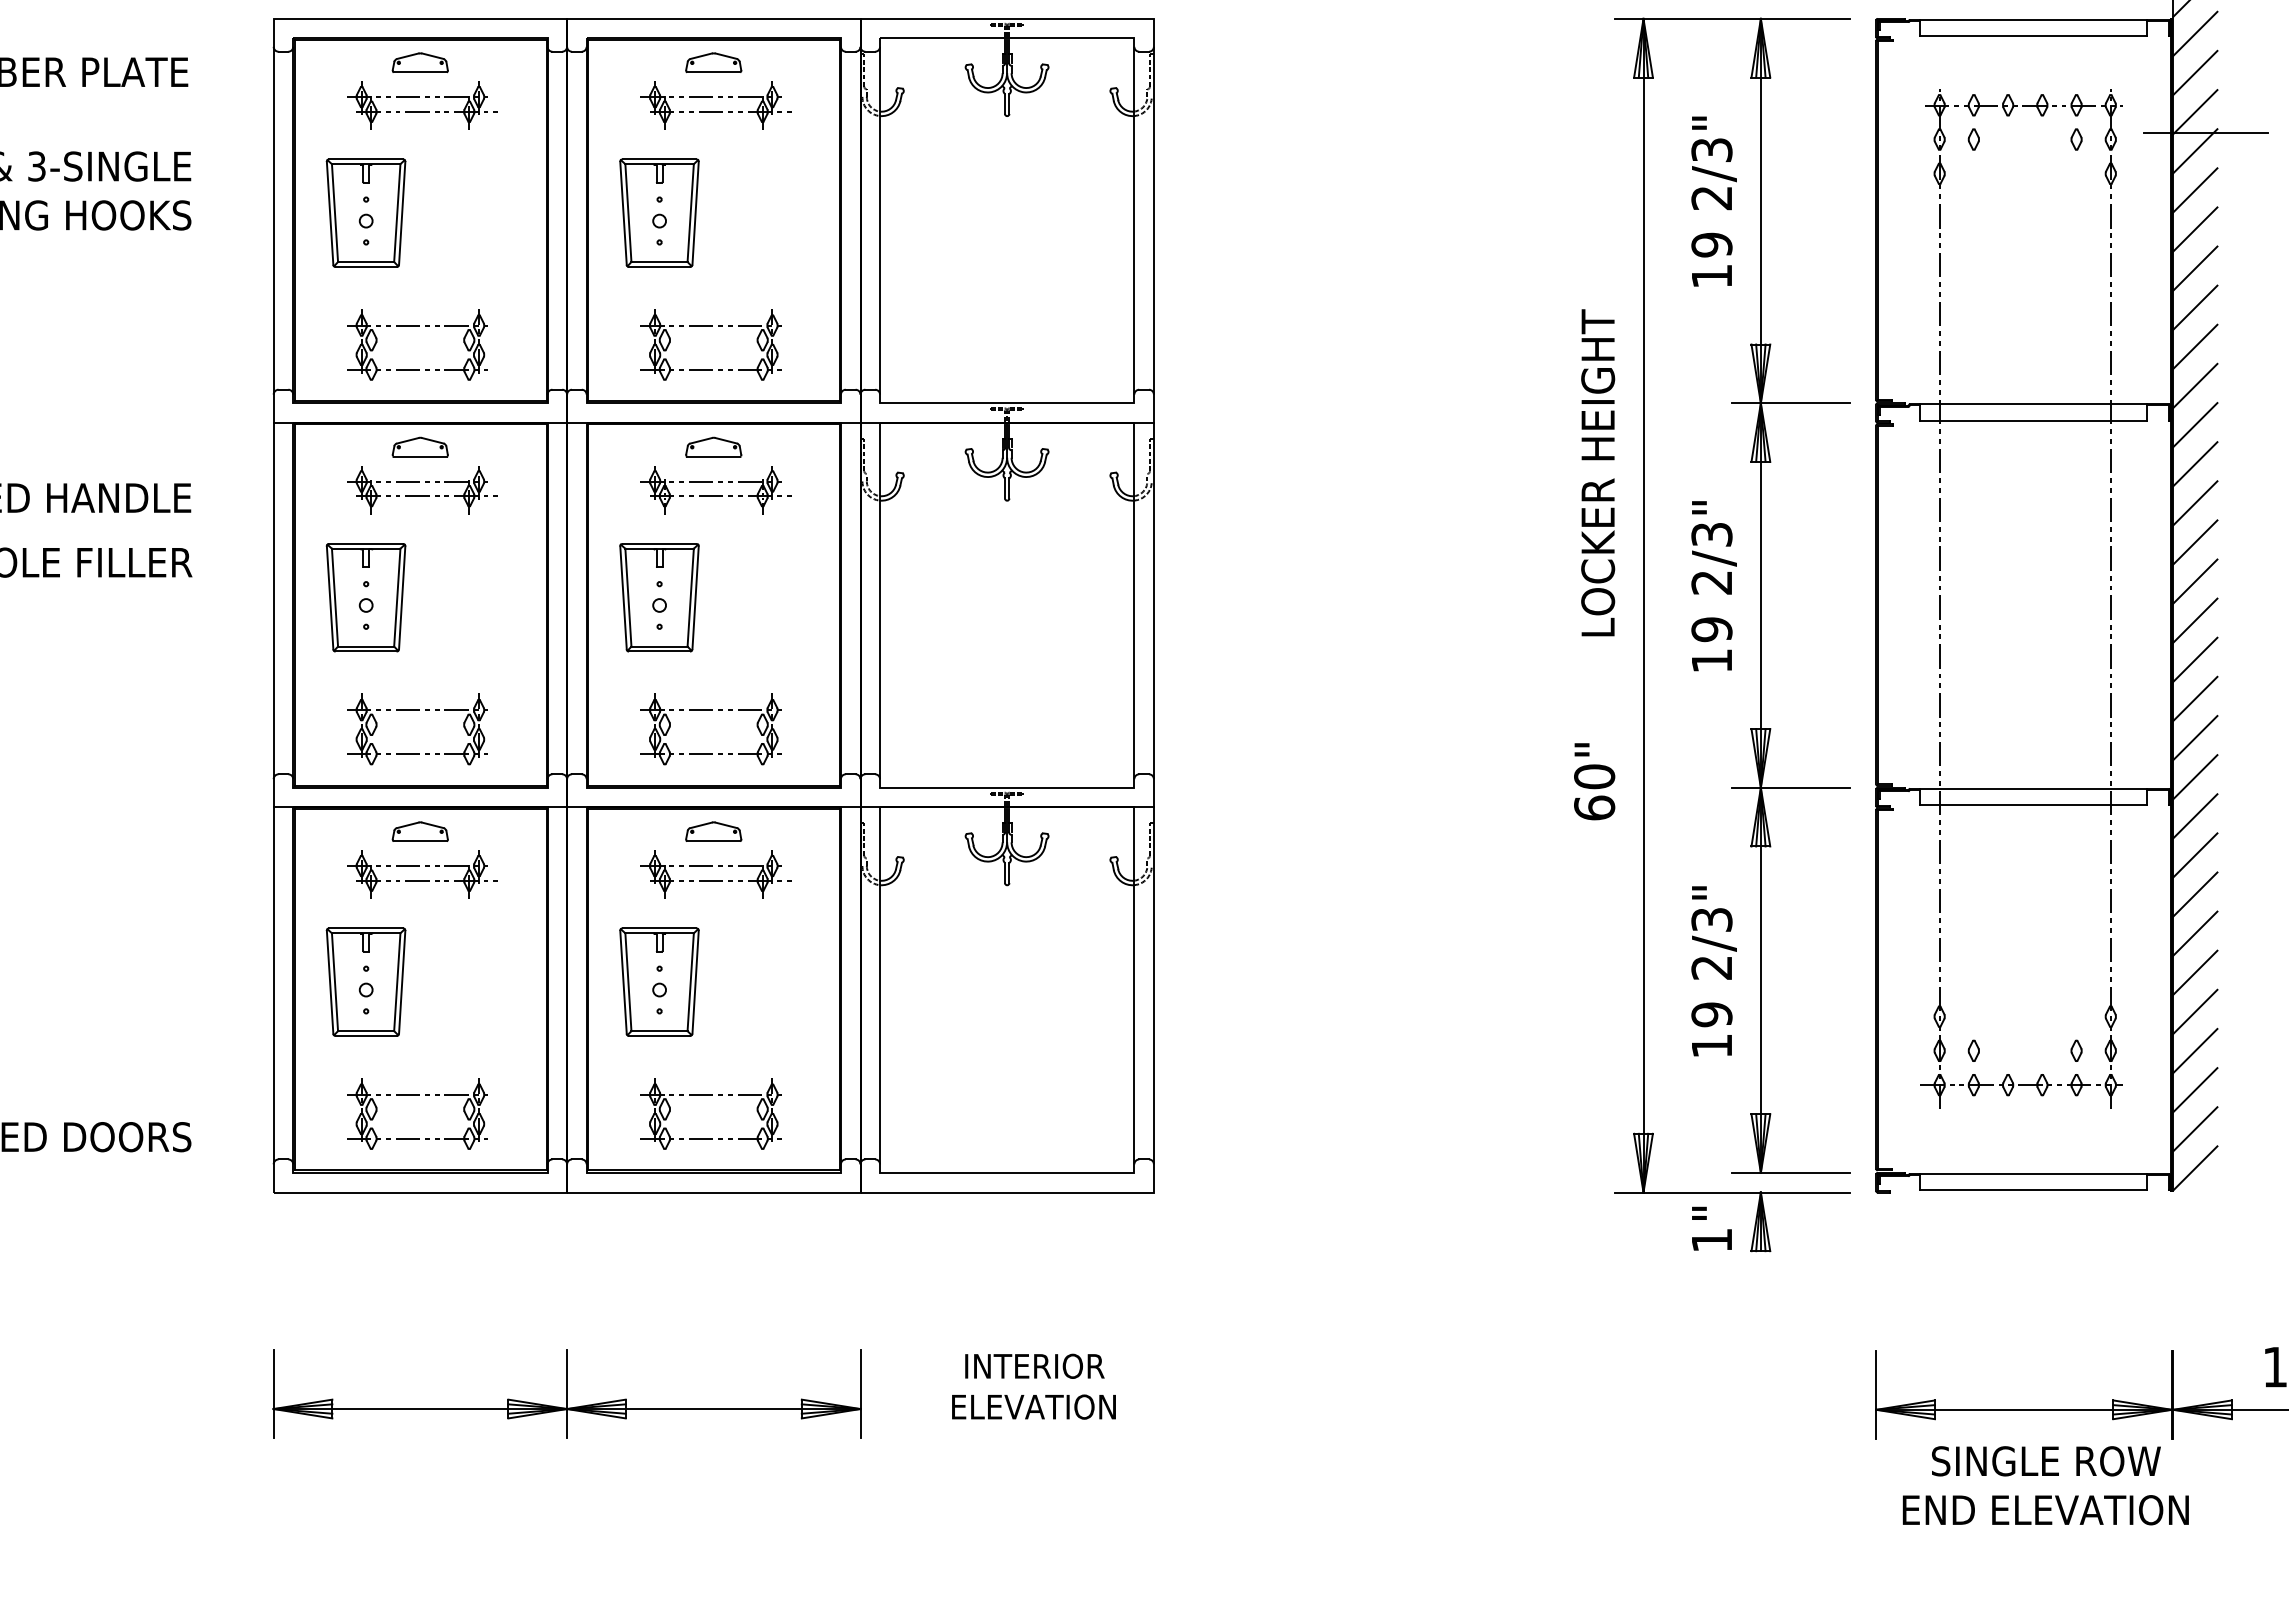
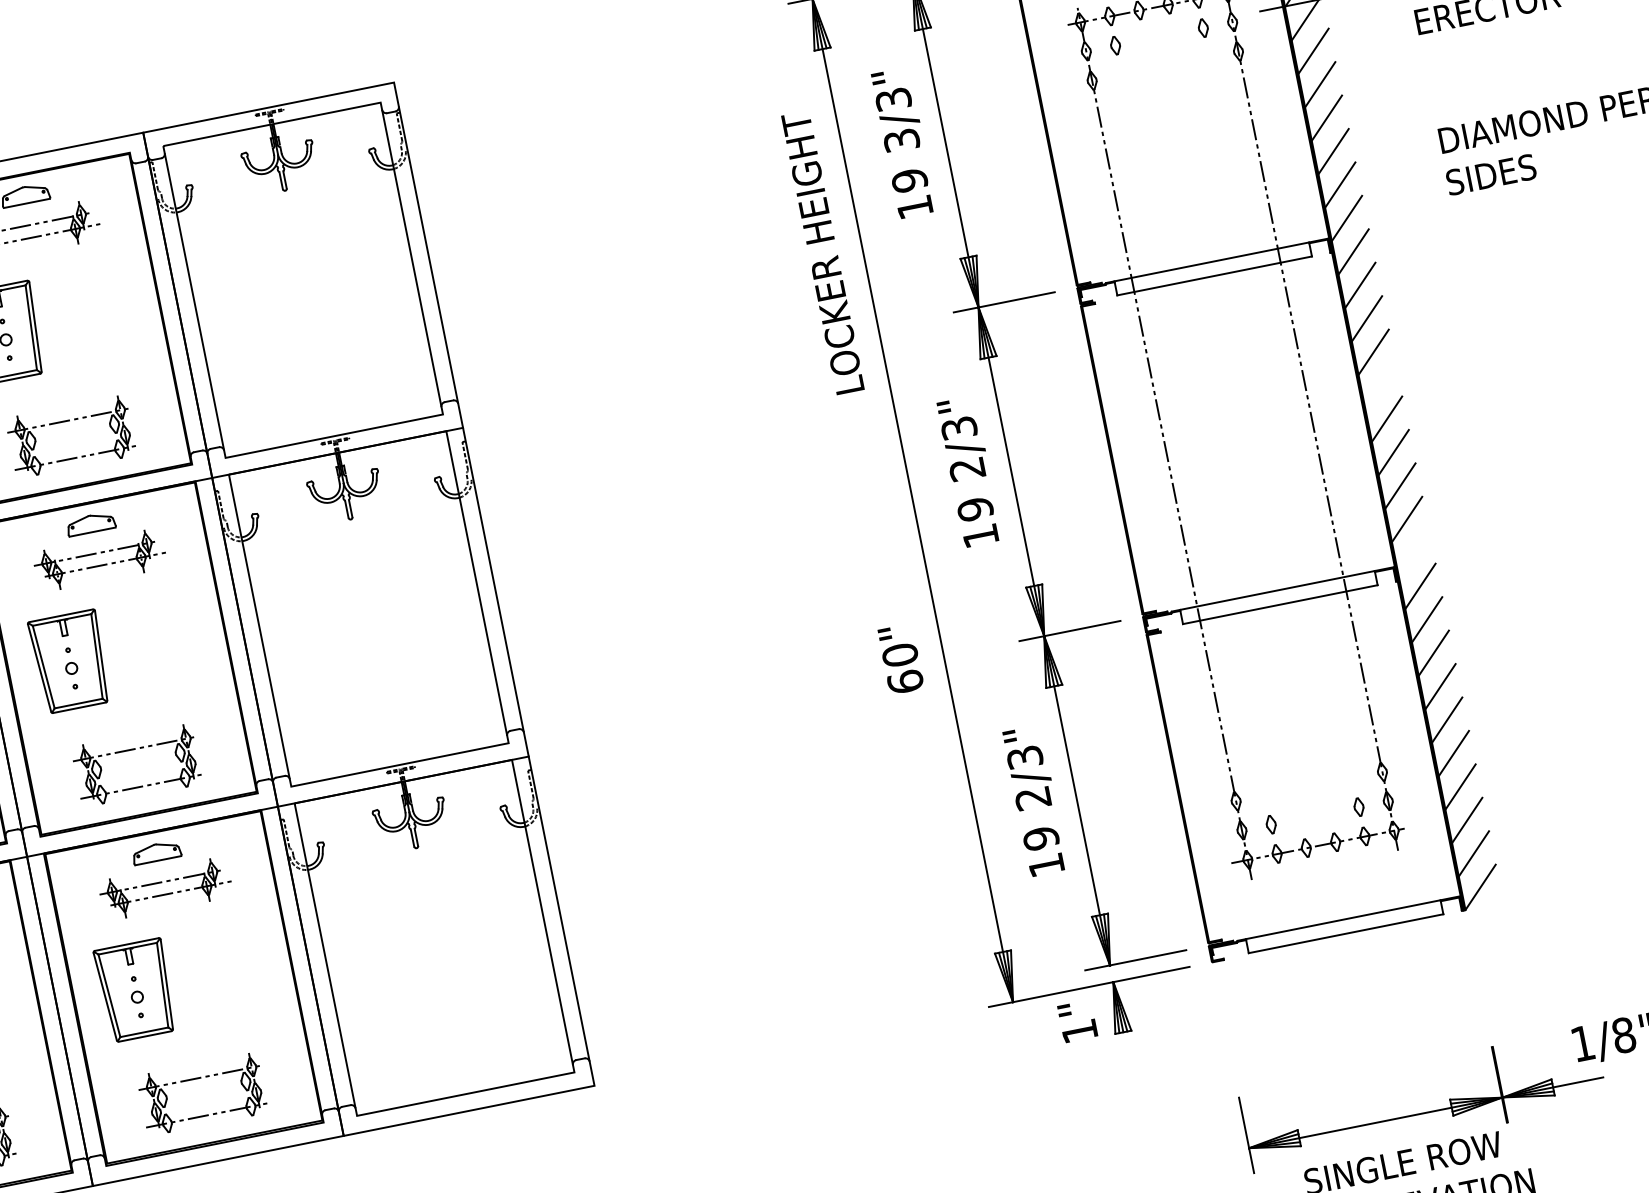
text: (1711, 198) -> (901, 140), 2/3" -> 3/3"
text: (1598, 472) -> (823, 252), moved
line: (2195, 581) -> (1380, 385), removed
line: (2195, 777) -> (1413, 553), removed

